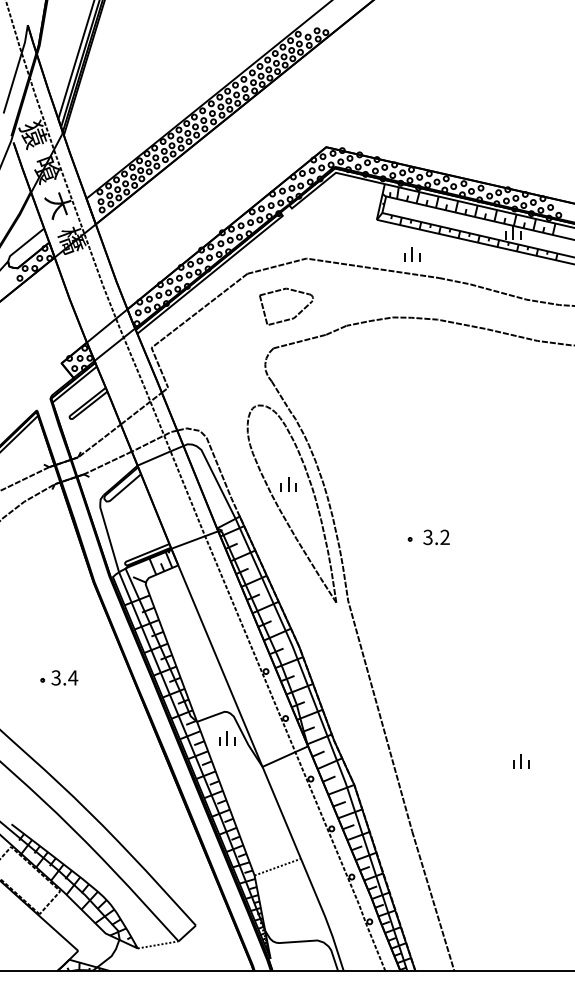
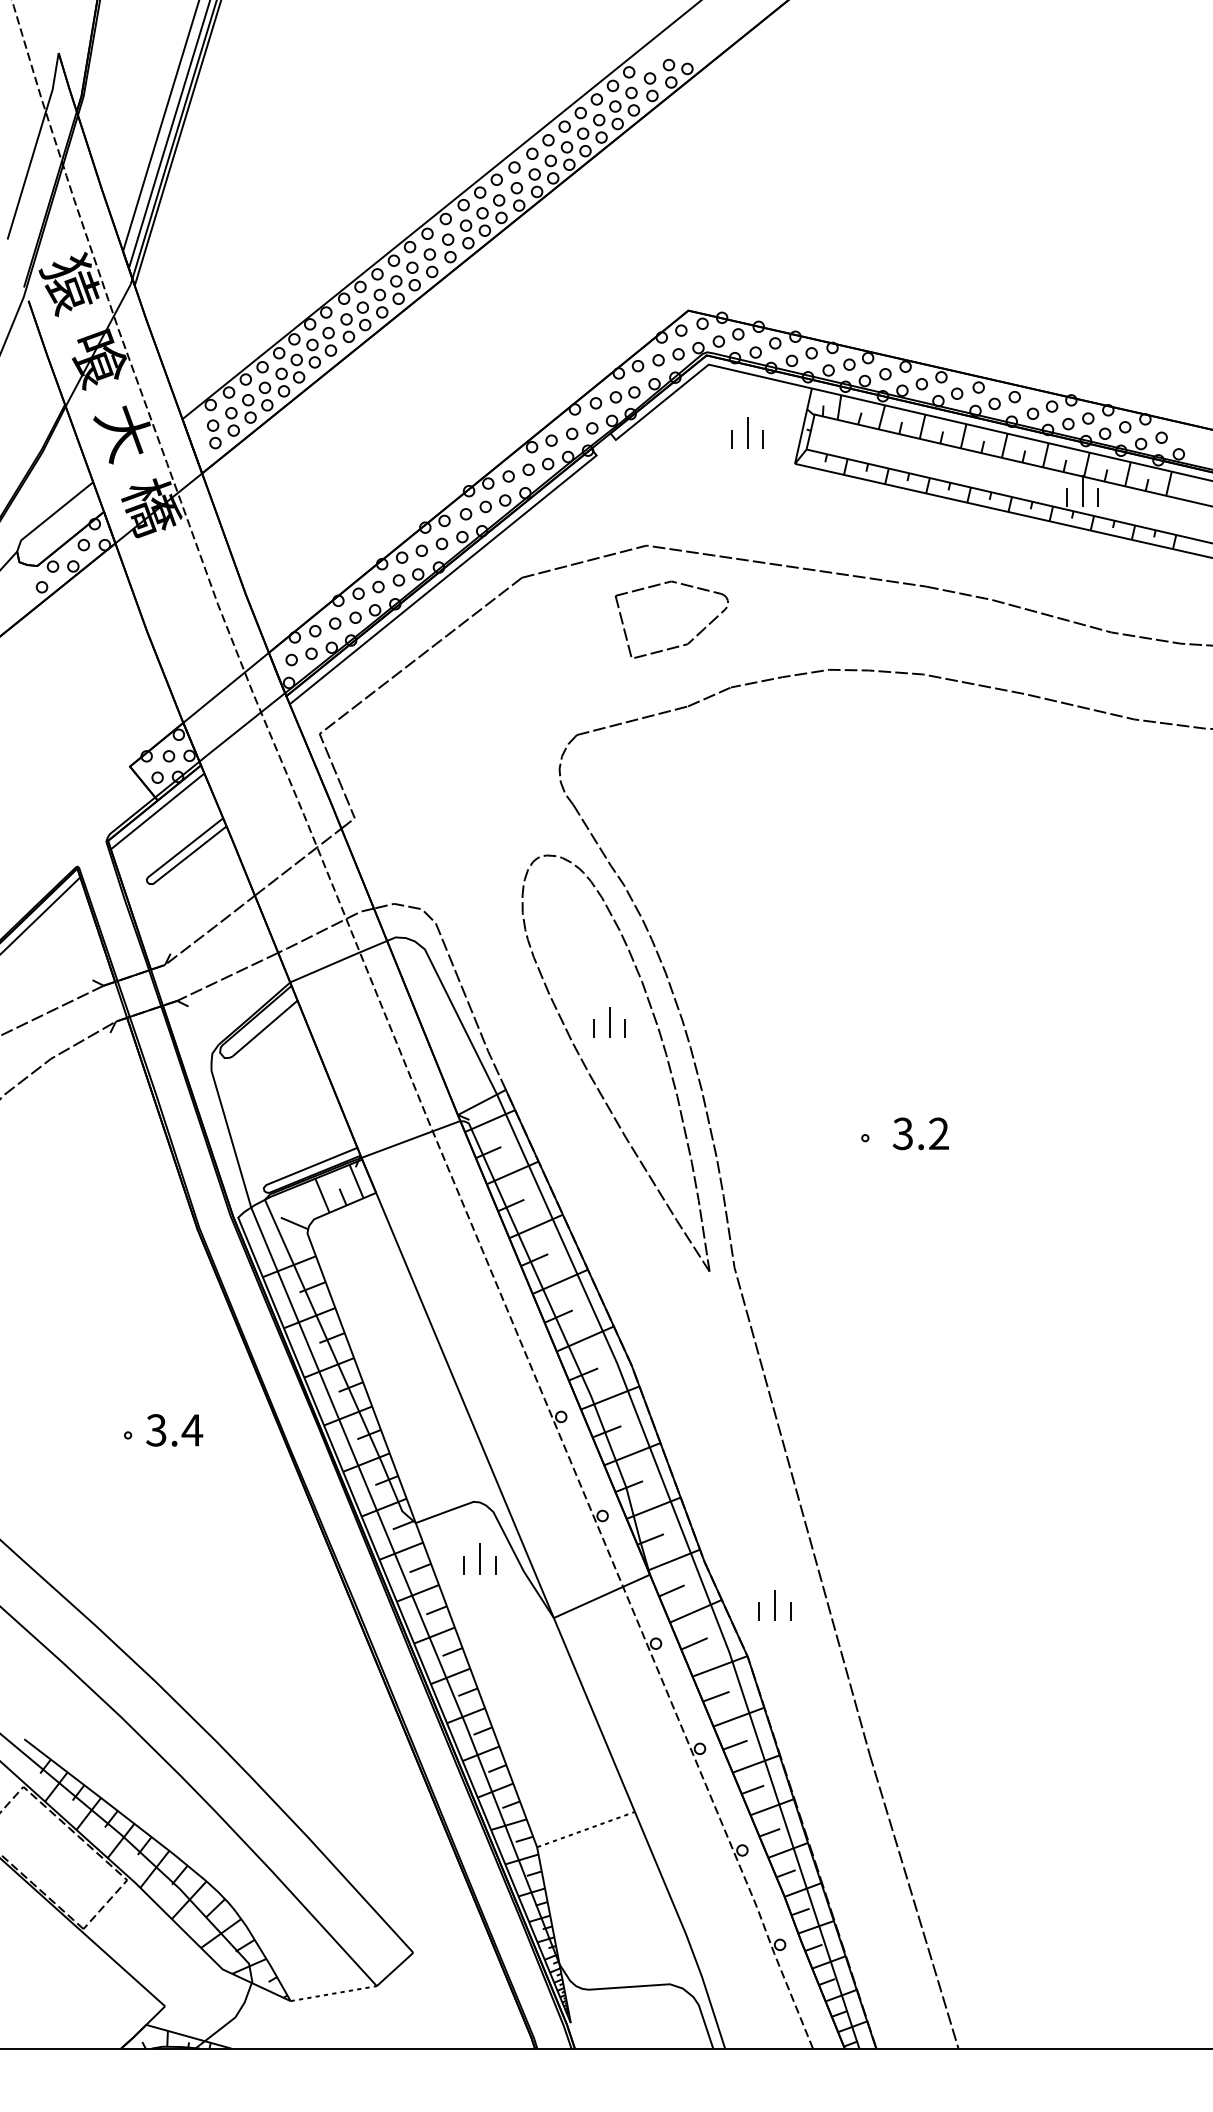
part: (412, 254) -> (747, 433), moved
part: (288, 318) -> (676, 644), moved
part: (59, 677) -> (163, 1429), moved
part: (521, 761) -> (775, 1606), moved

